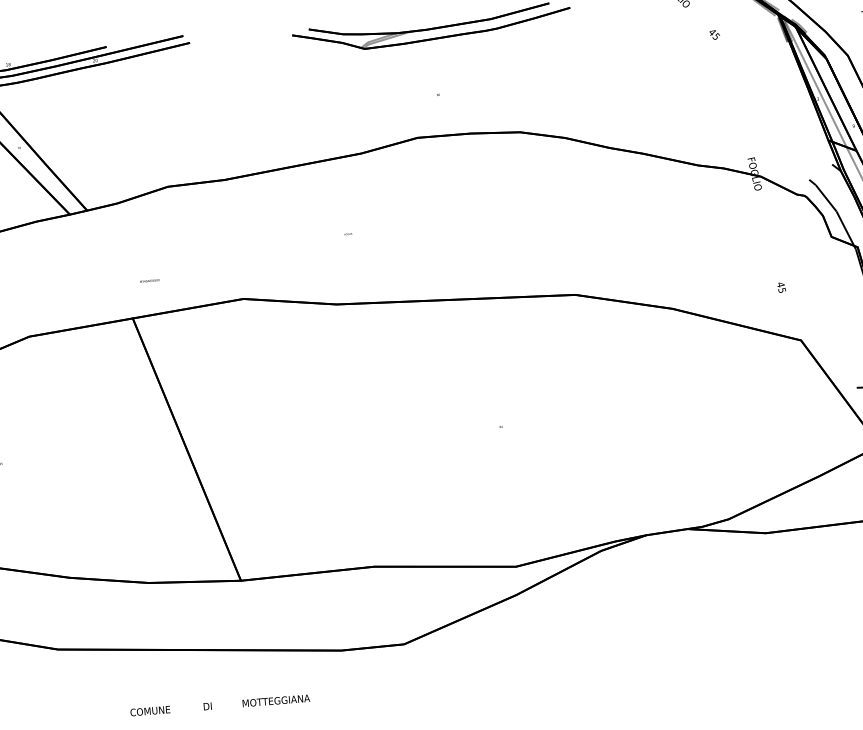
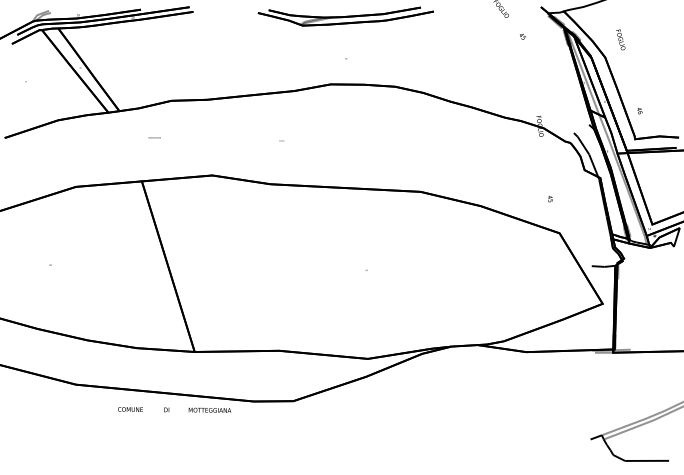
text: (149, 280) -> (154, 137), moved
text: (219, 704) -> (174, 409), moved

